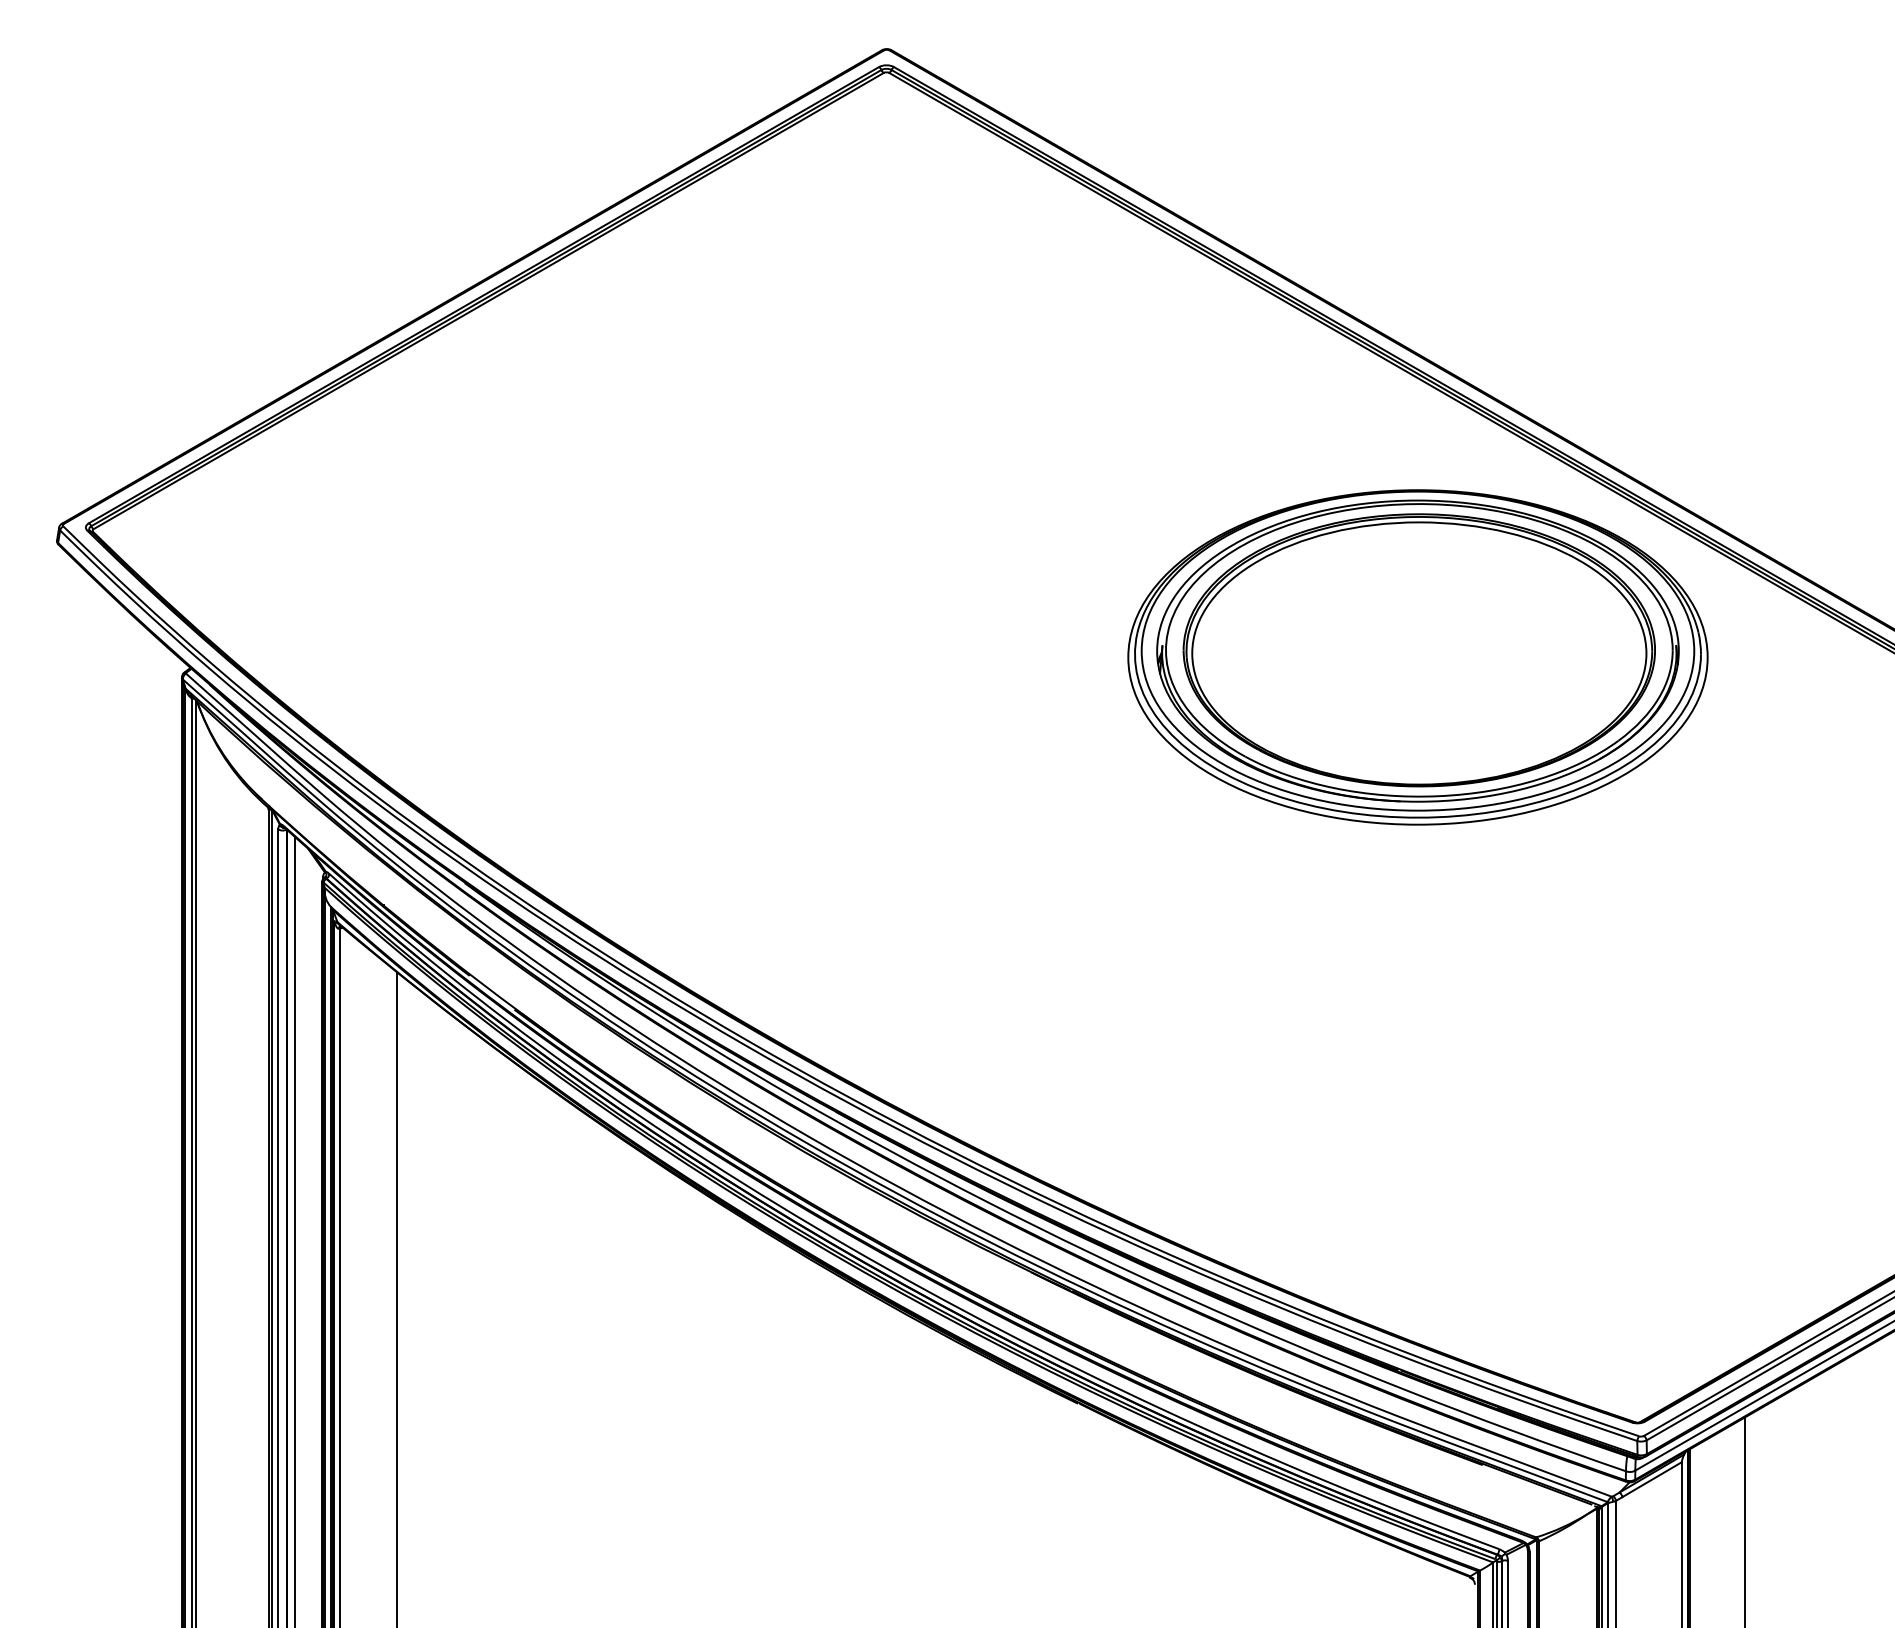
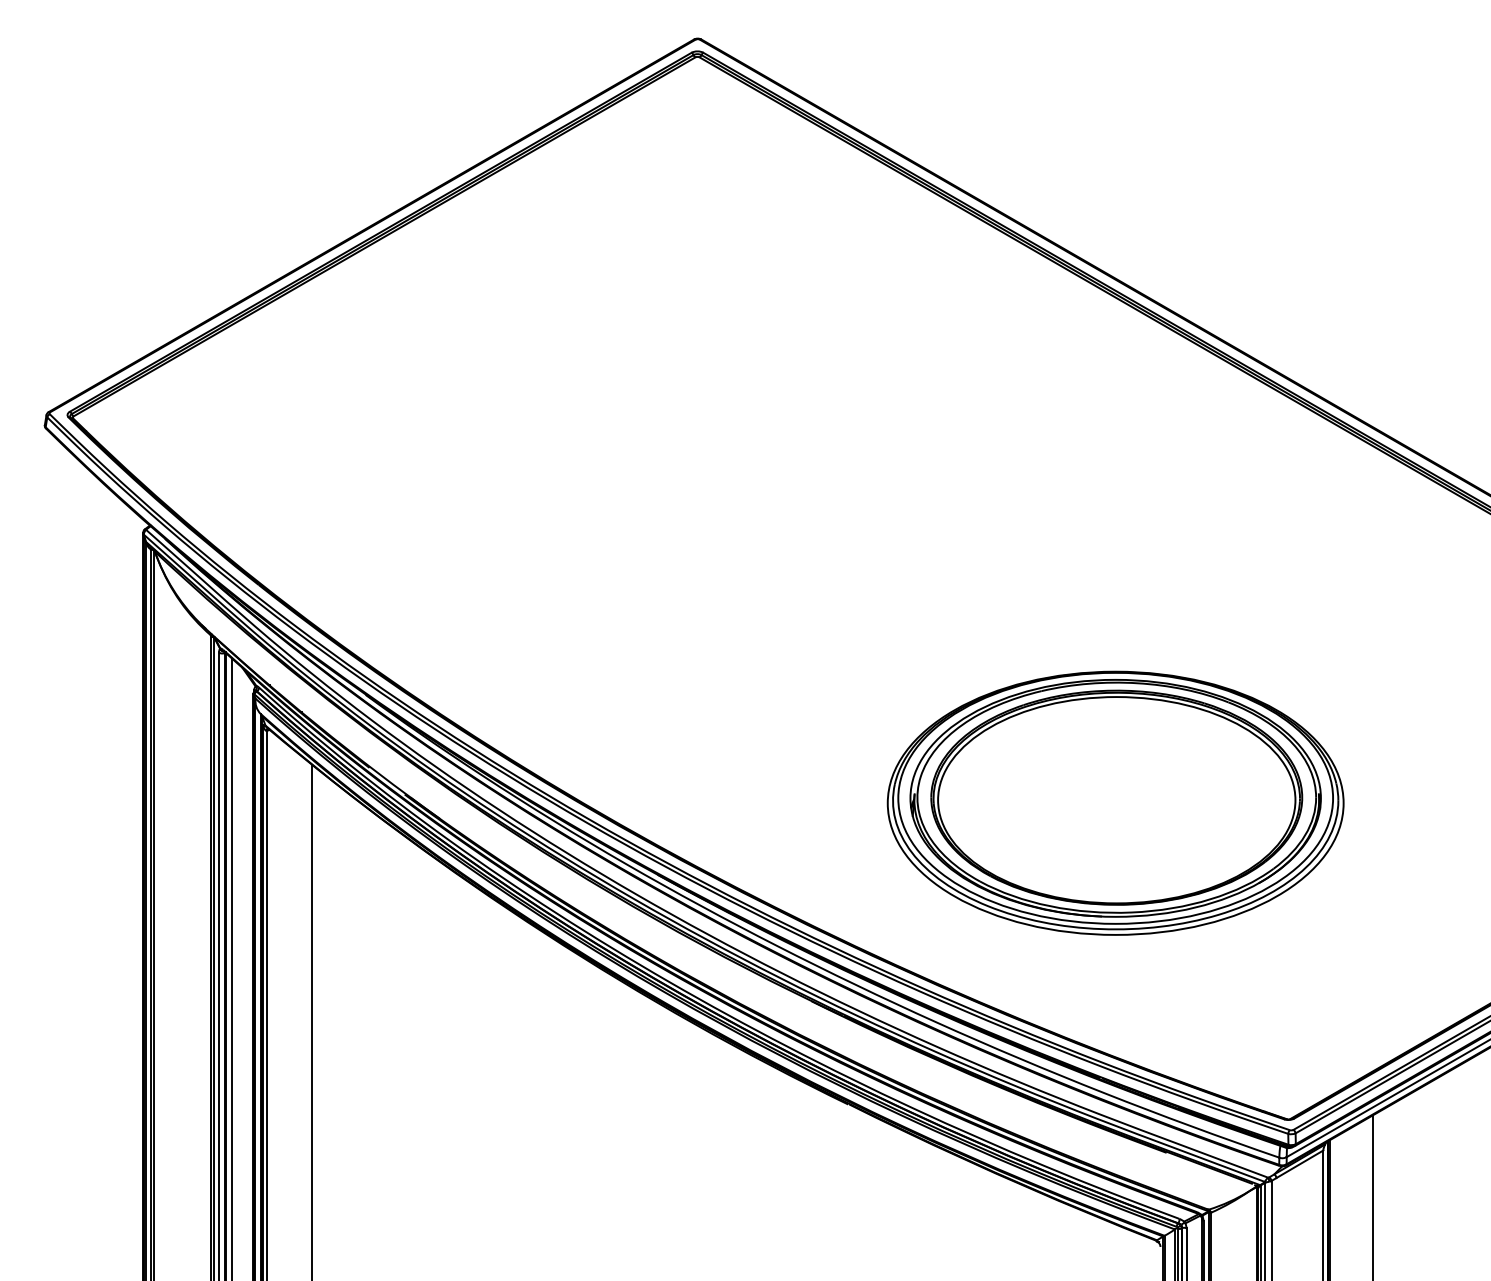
part: (1417, 656) -> (1115, 802), moved

